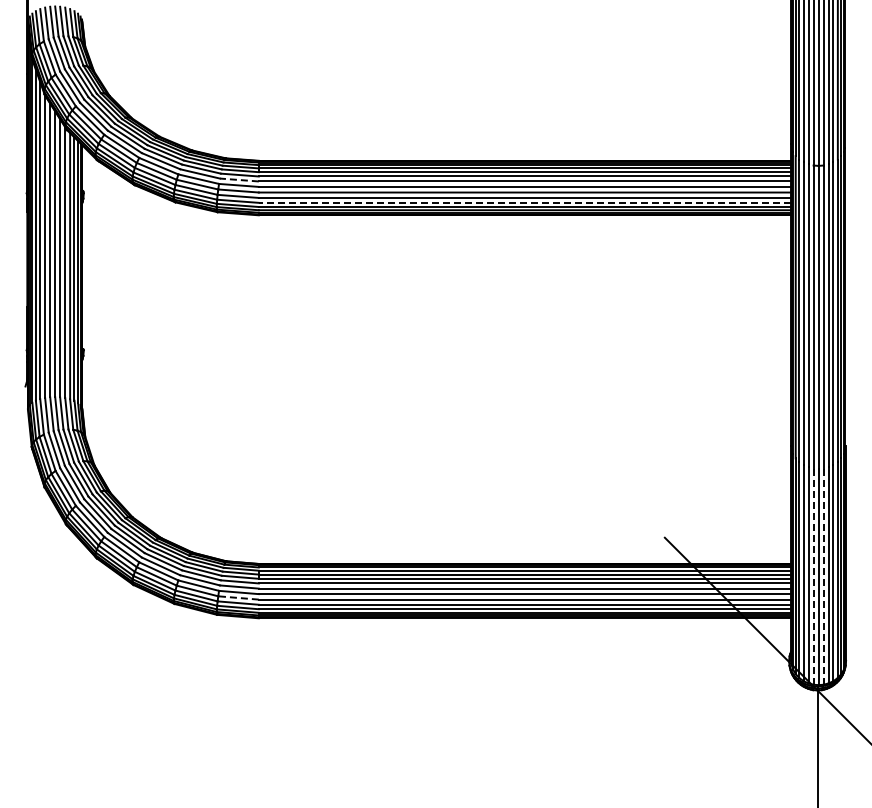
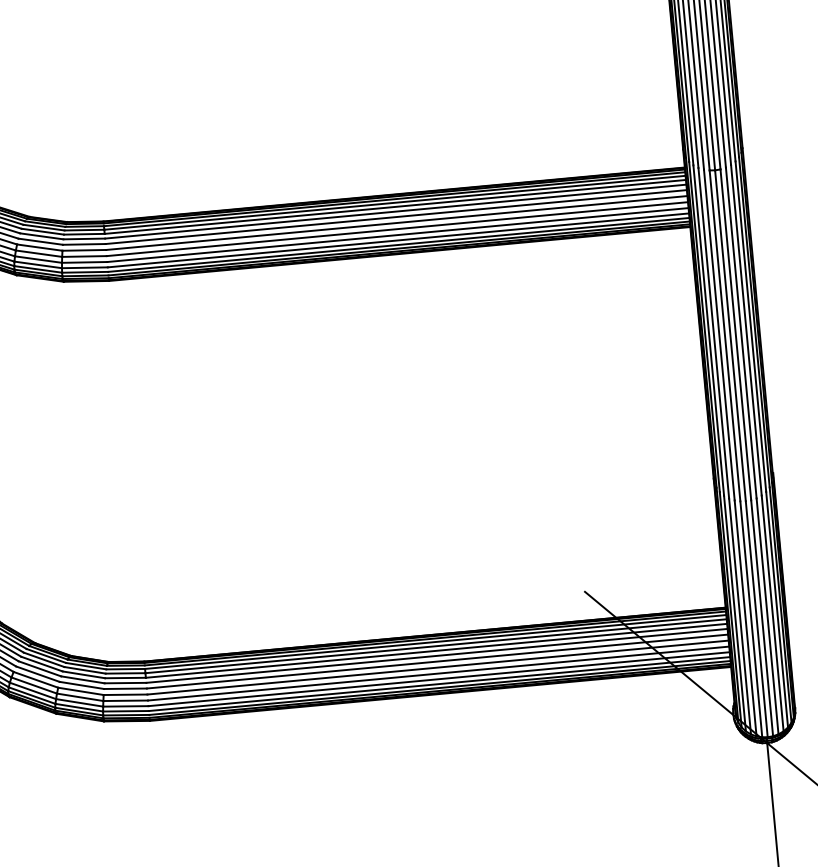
line: (238, 179) -> (83, 243), dashed -> solid
line: (524, 202) -> (397, 240), dashed -> solid
line: (813, 576) -> (751, 619), dashed -> solid
line: (823, 576) -> (762, 618), dashed -> solid
line: (238, 597) -> (125, 700), dashed -> solid

